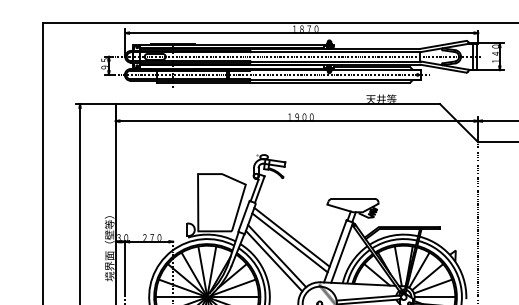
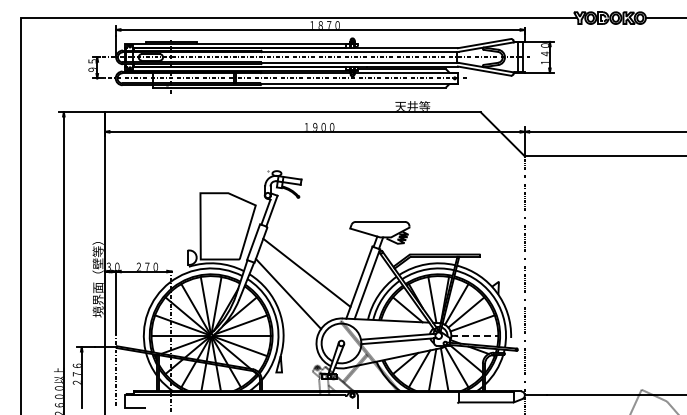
line: (291, 237) -> (308, 266), removed
line: (276, 256) -> (291, 288), removed
line: (435, 296) -> (475, 335), solid -> dashed

